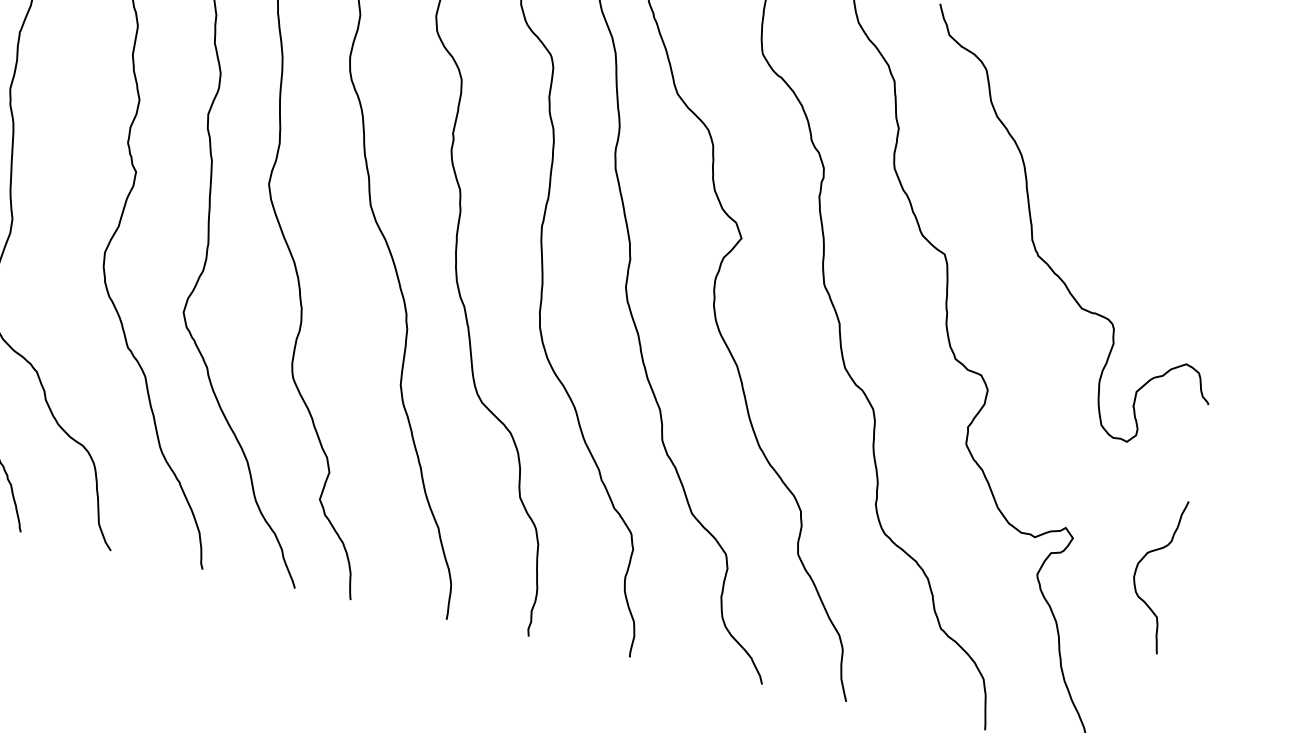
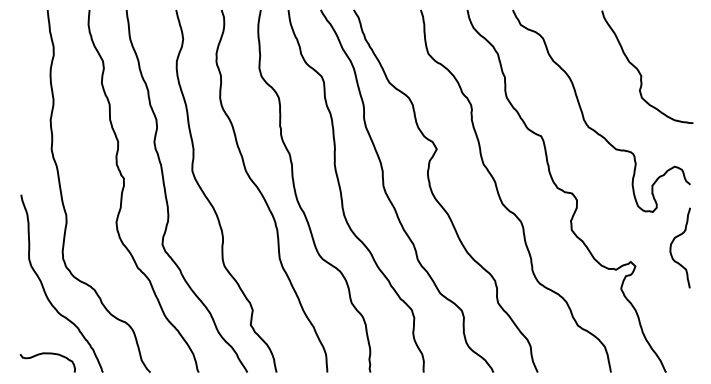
curve: (1156, 167) -> (639, 70), added
curve: (1140, 564) -> (672, 244), moved

